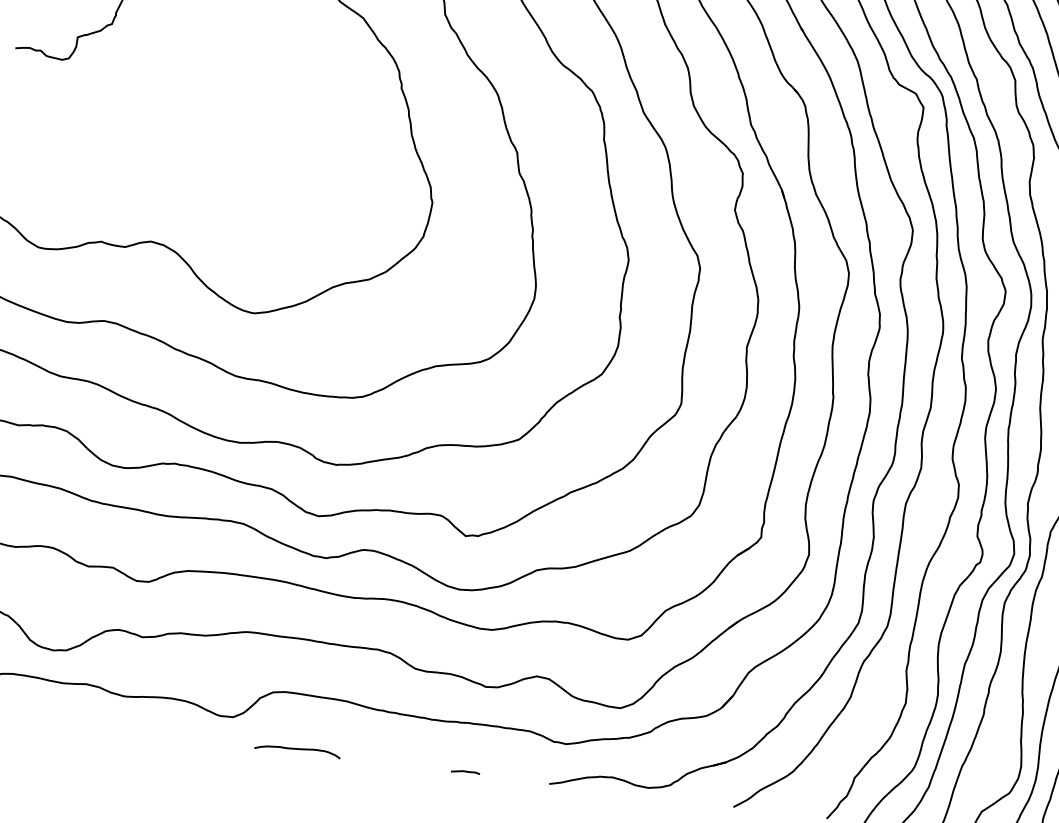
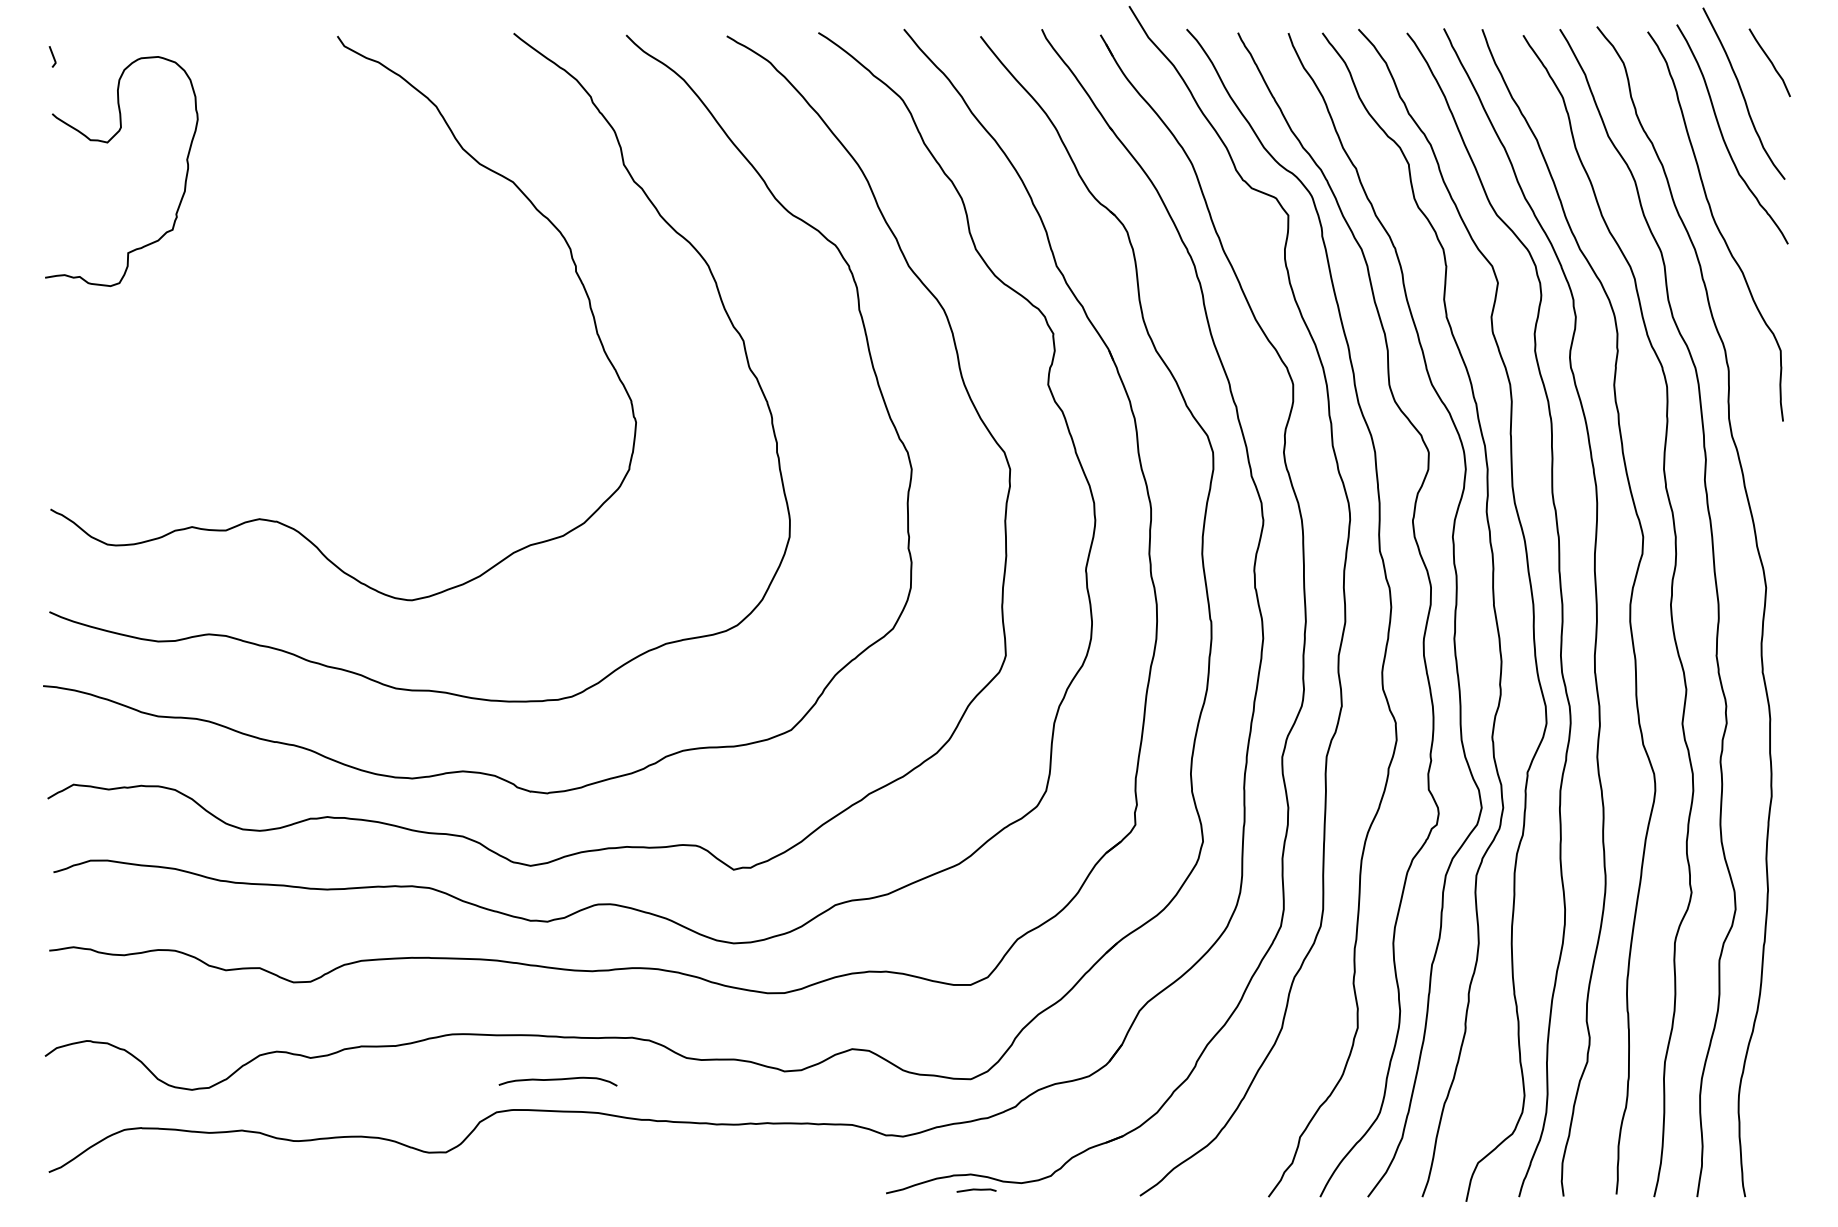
curve: (297, 749) -> (557, 1080), moved
line: (465, 772) -> (976, 1190), moved

